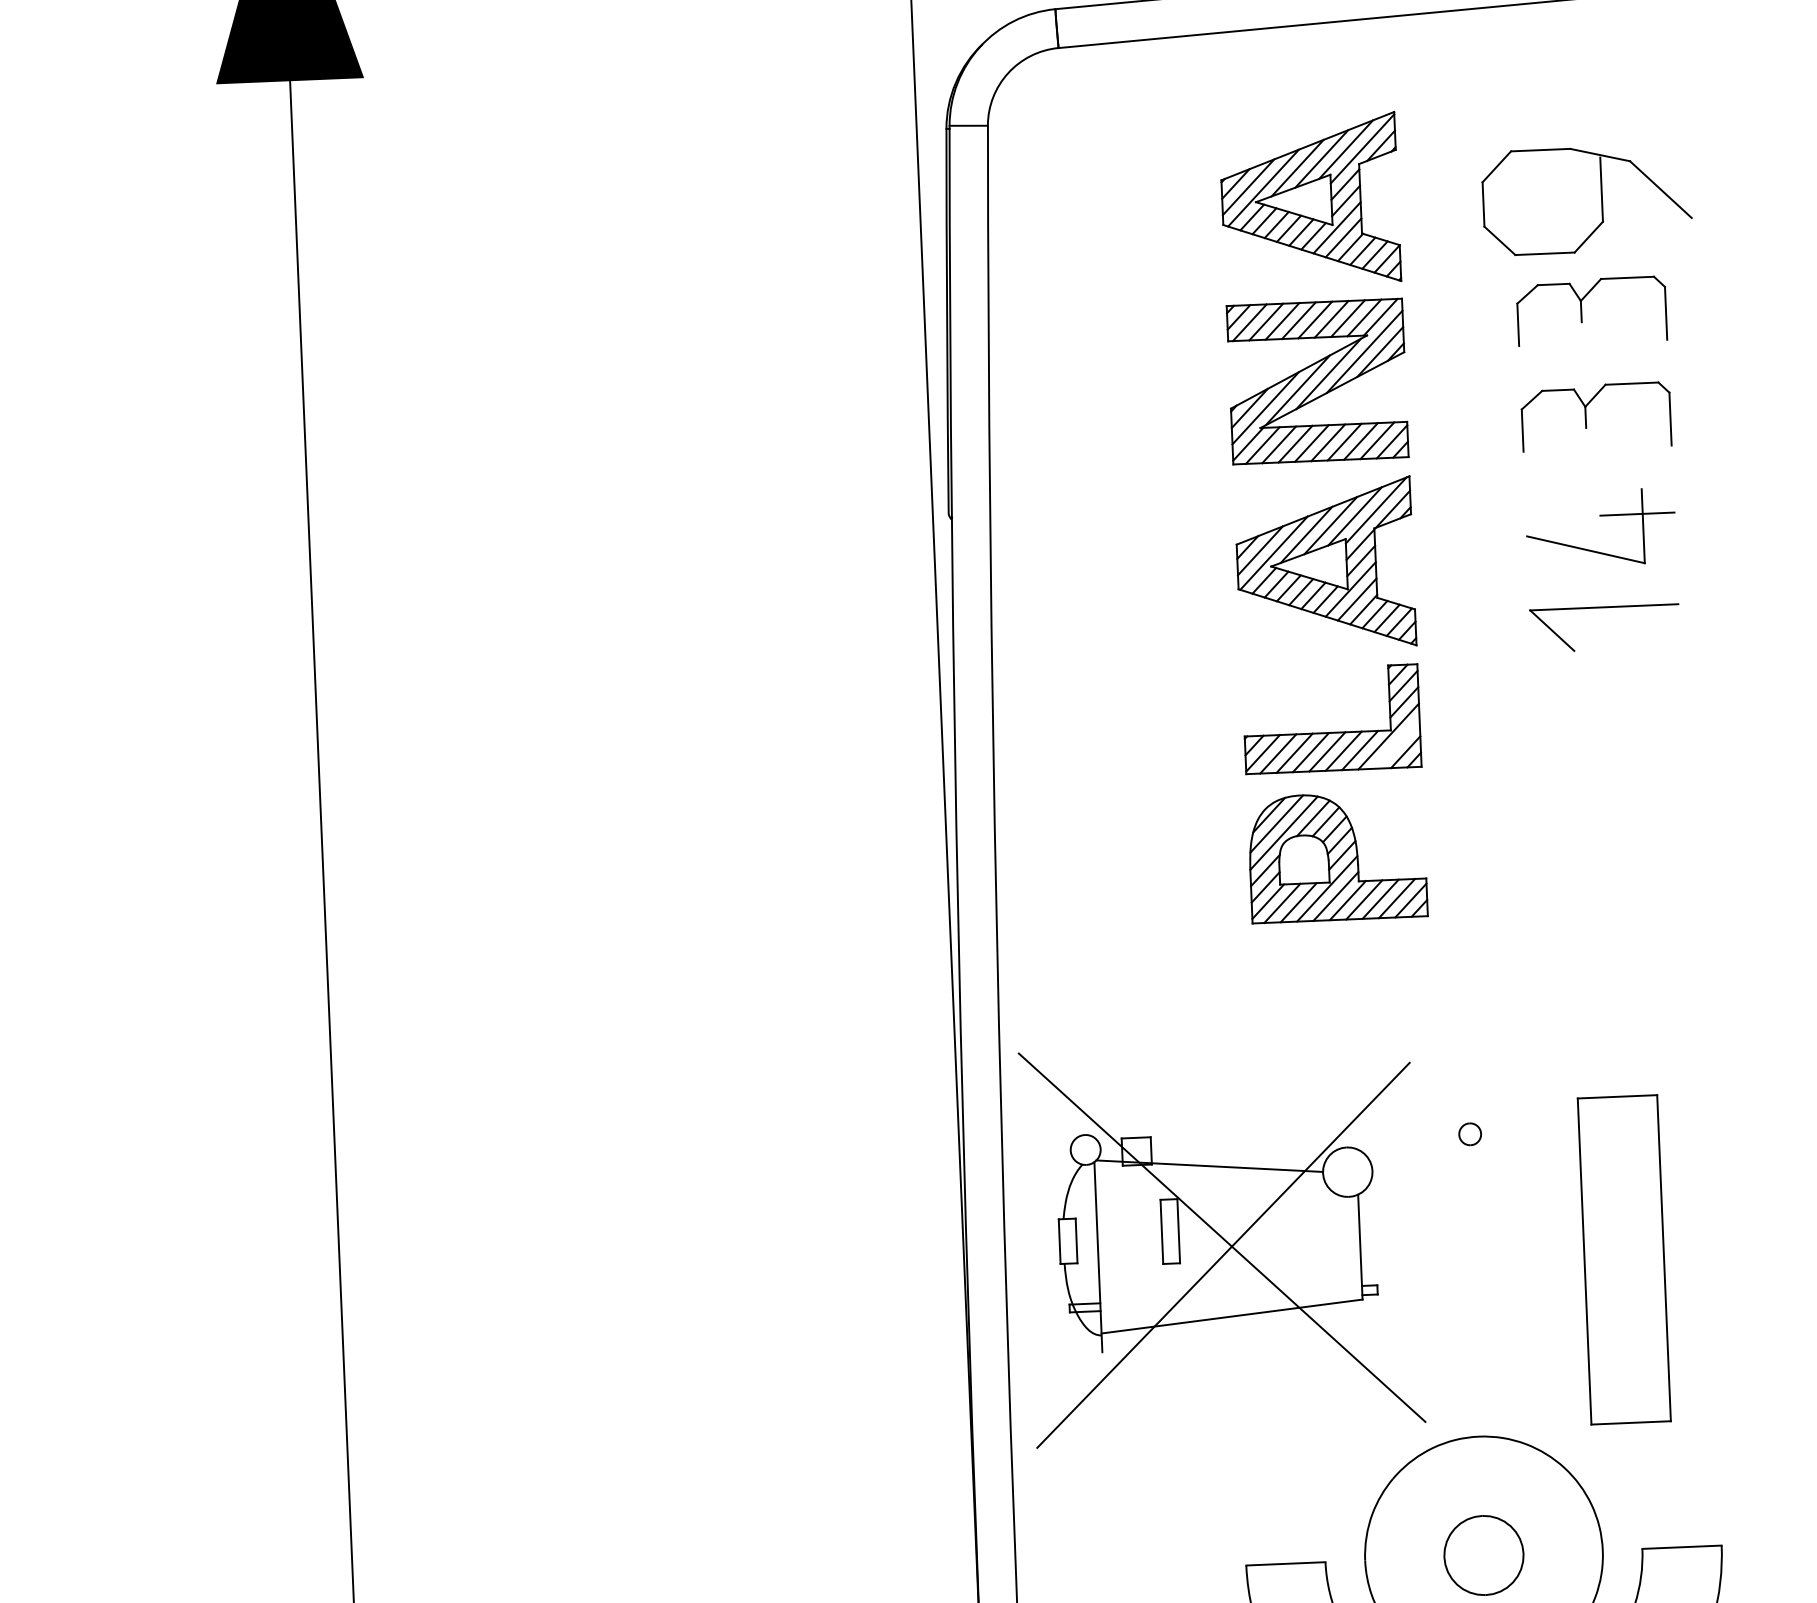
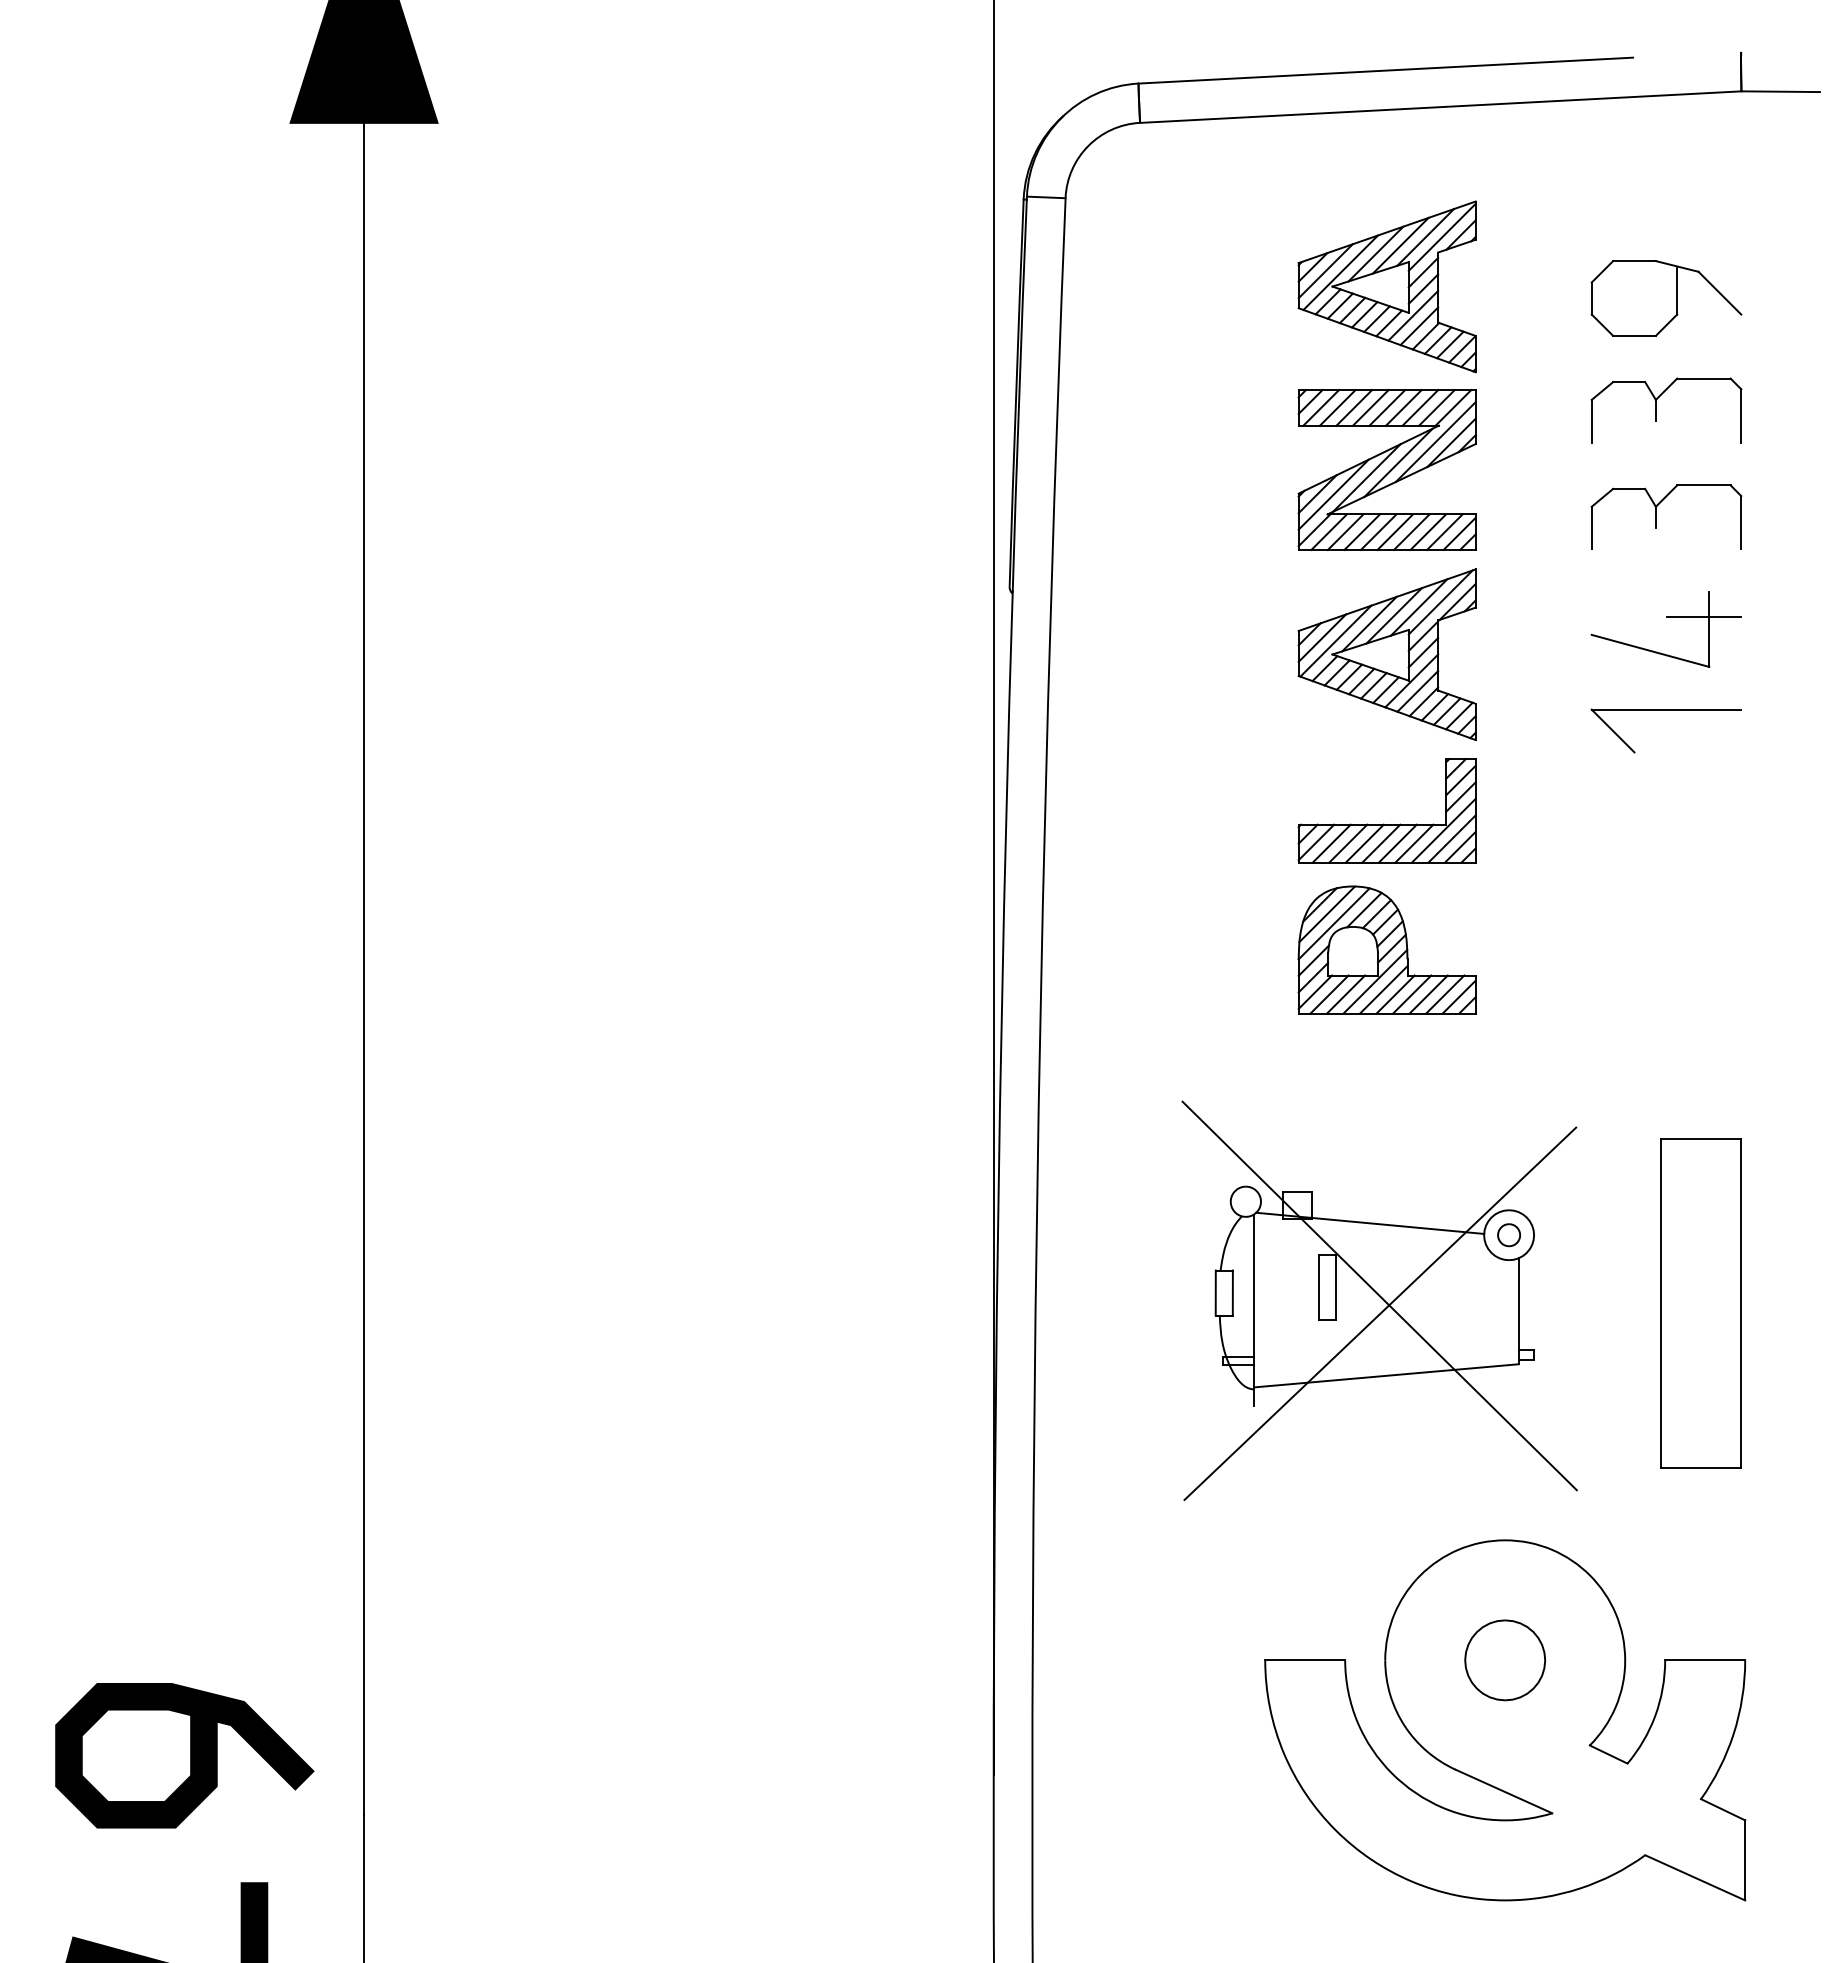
part: (1587, 200) -> (1666, 298), size x0.71
line: (1396, 743) -> (1451, 838), added
part: (1222, 1242) -> (1379, 1300), moved
part: (1623, 1260) -> (1700, 1303), moved

